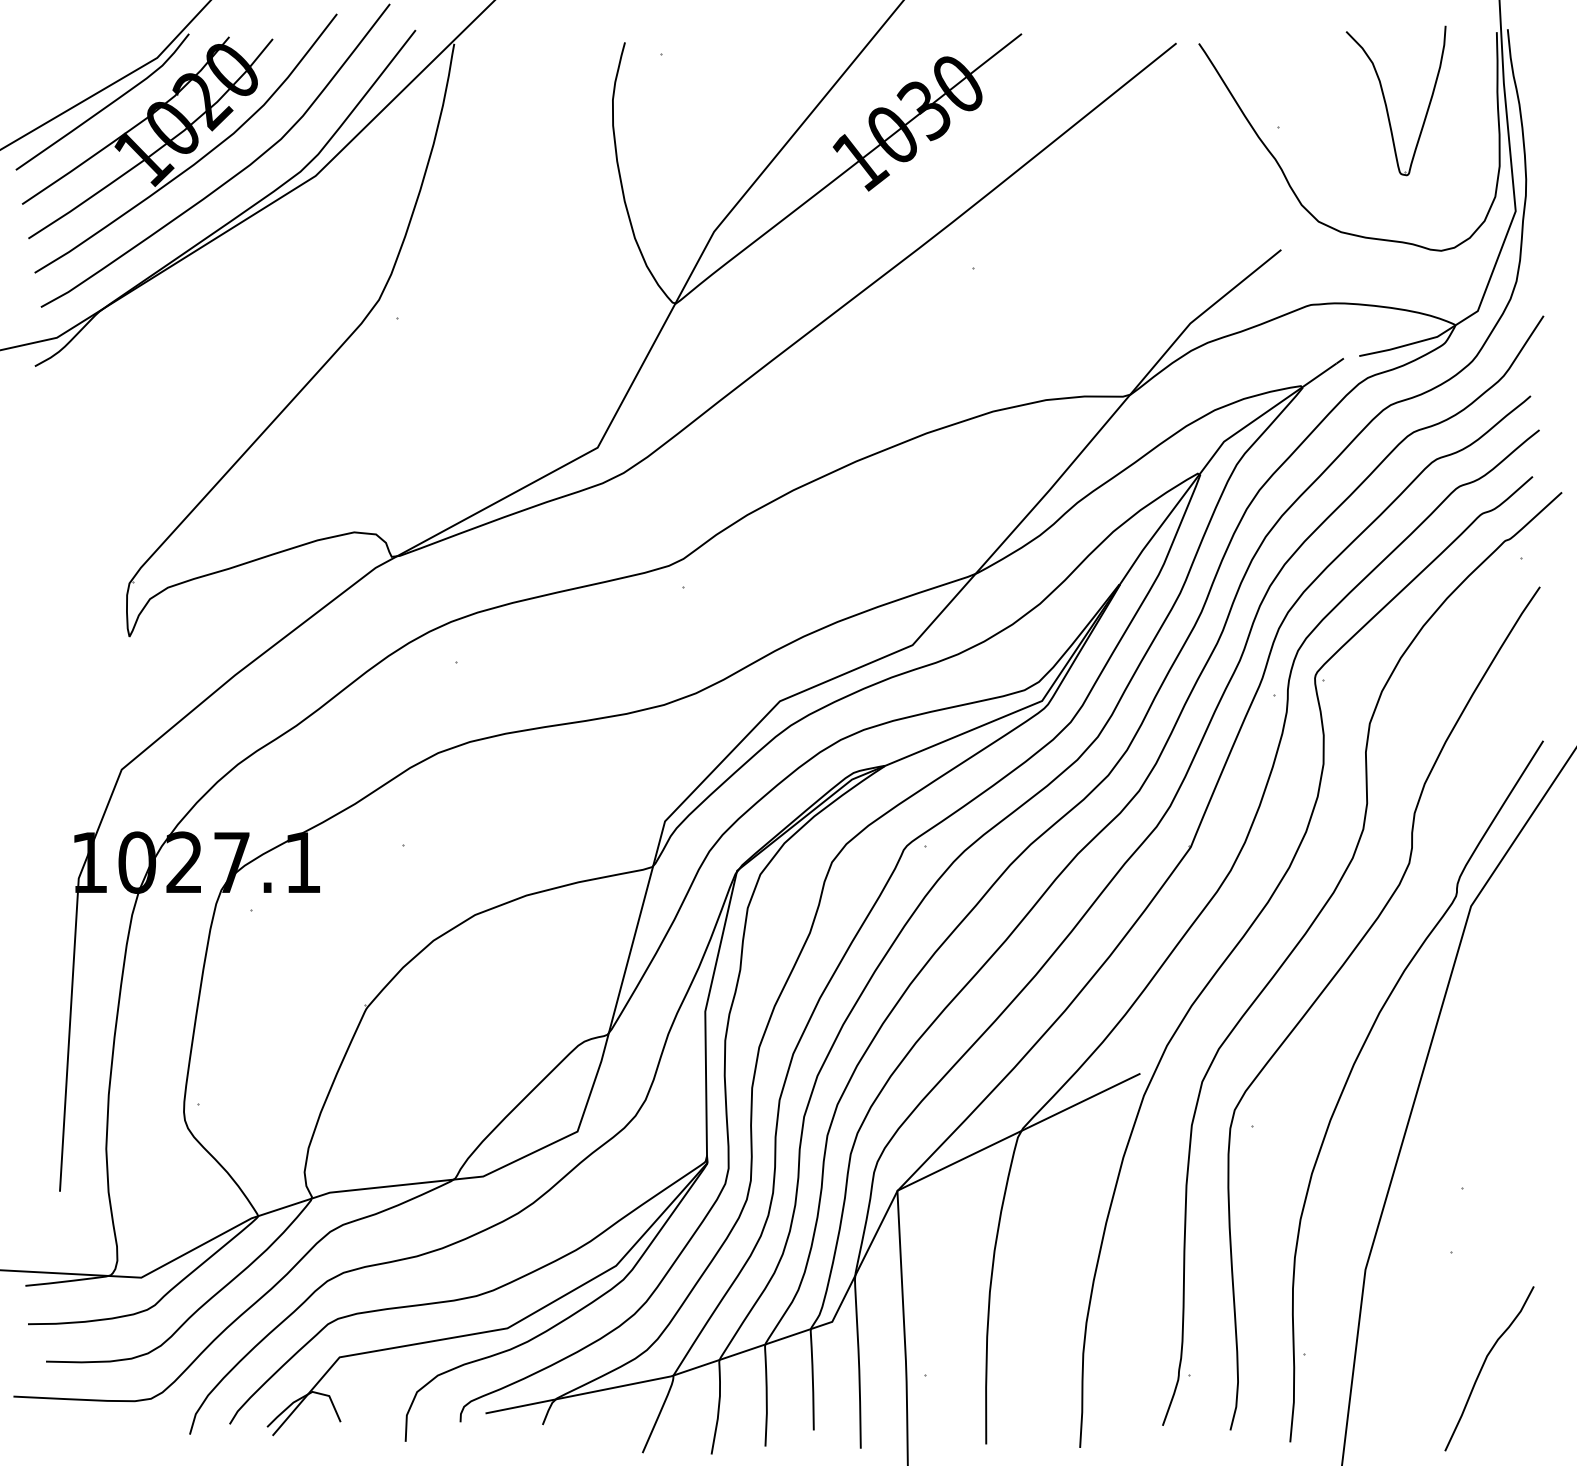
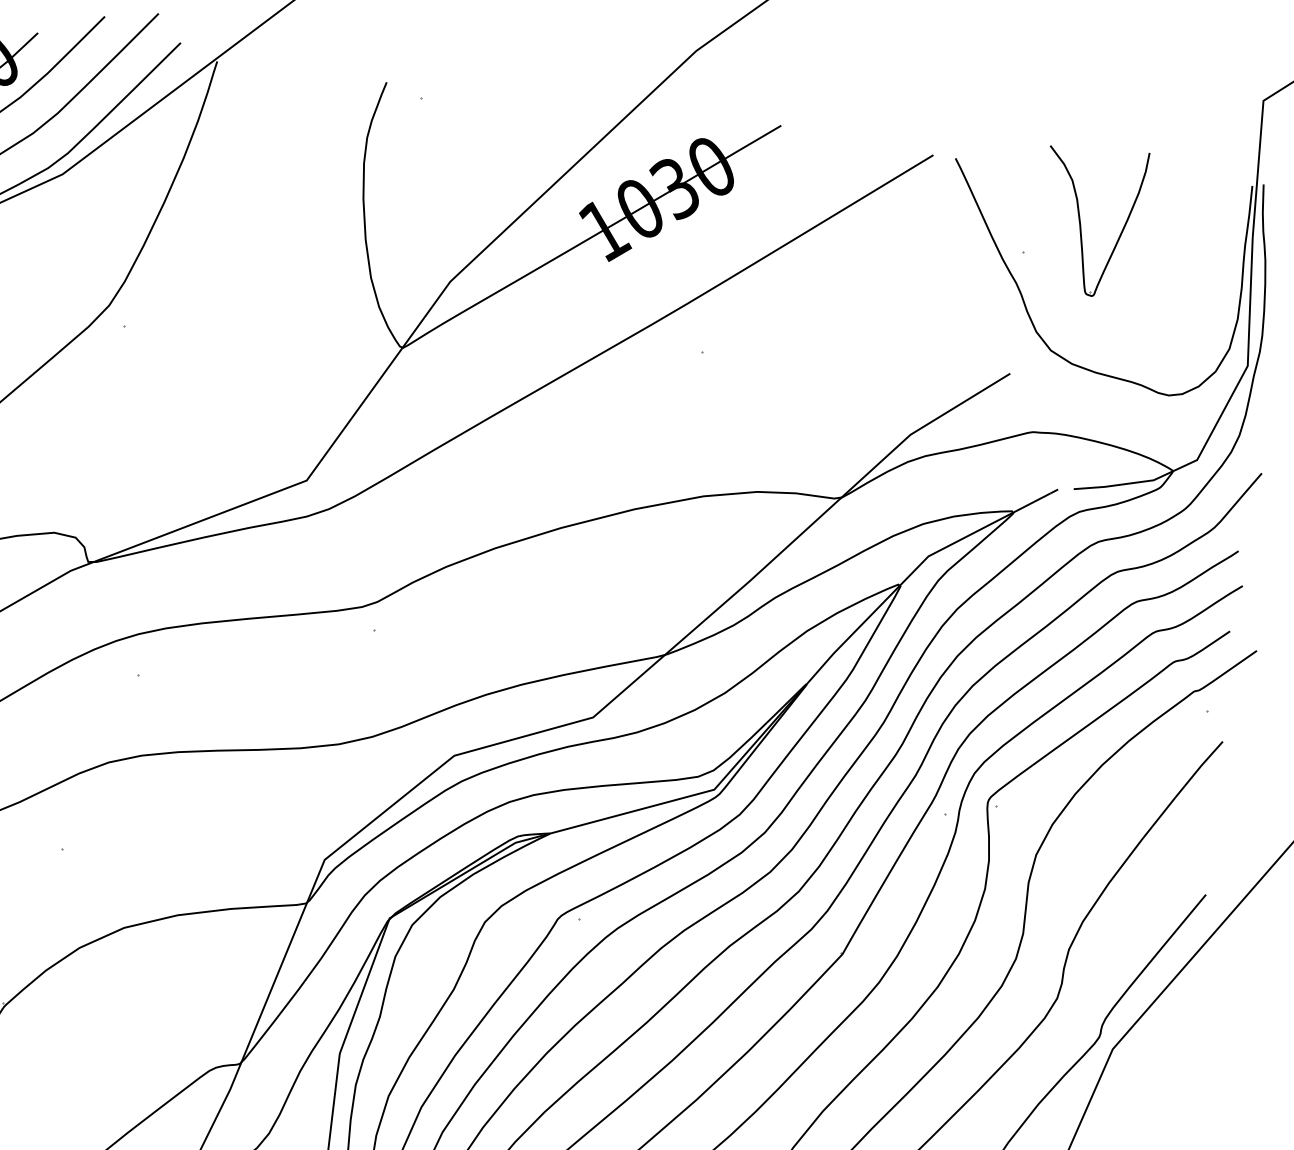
part: (1386, 102) -> (1081, 221), moved

